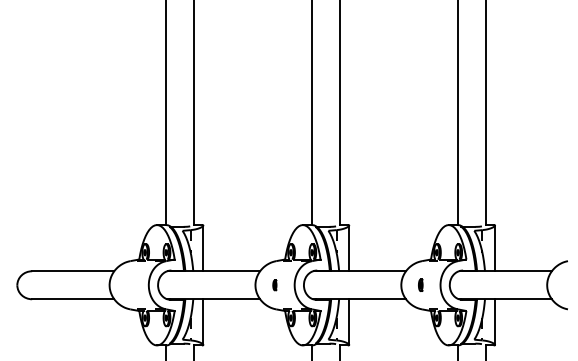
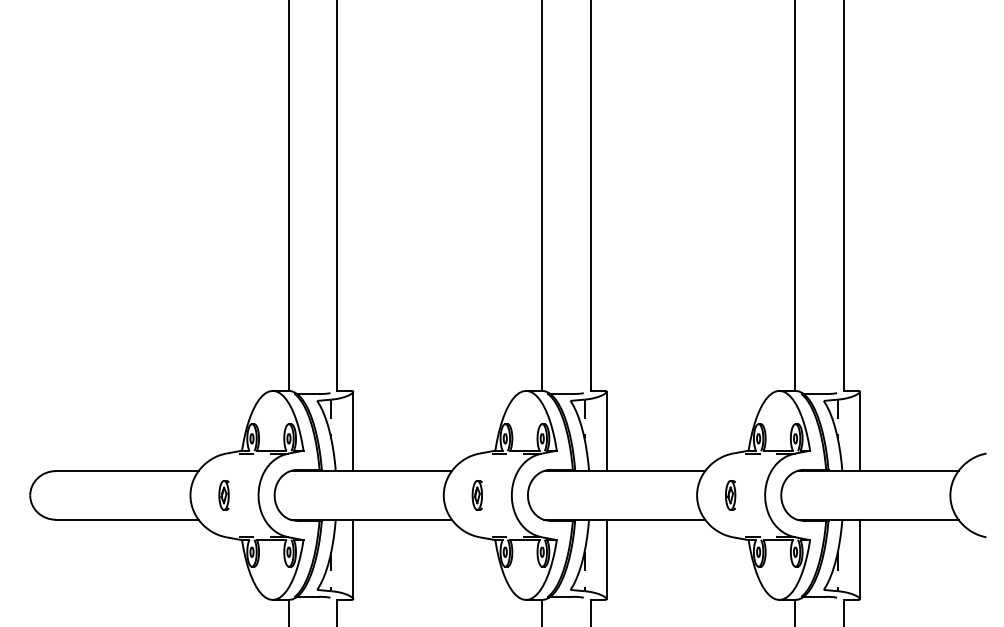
part: (128, 285) -> (223, 495), added
part: (274, 285) -> (476, 495), size x1.67
part: (420, 285) -> (730, 495), size x1.43

